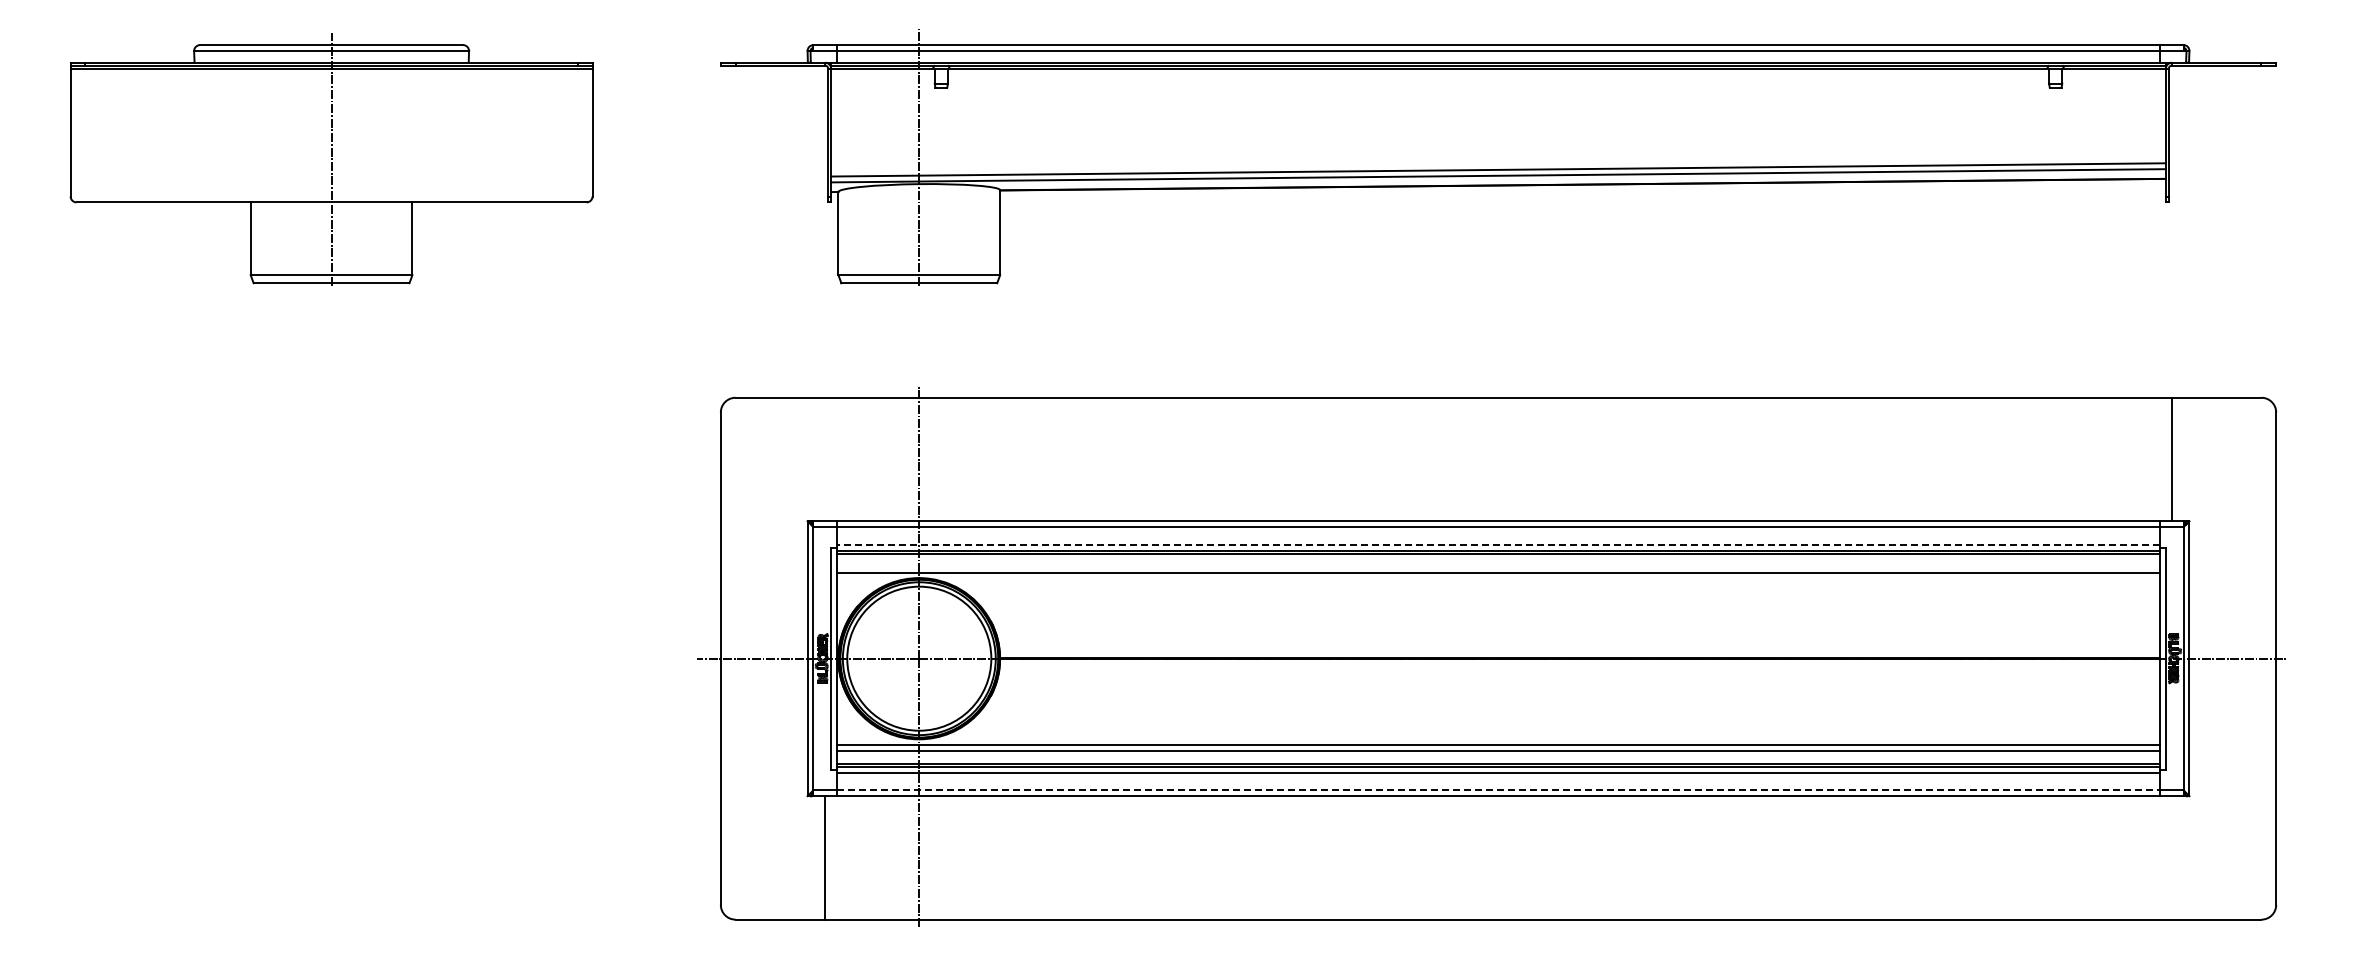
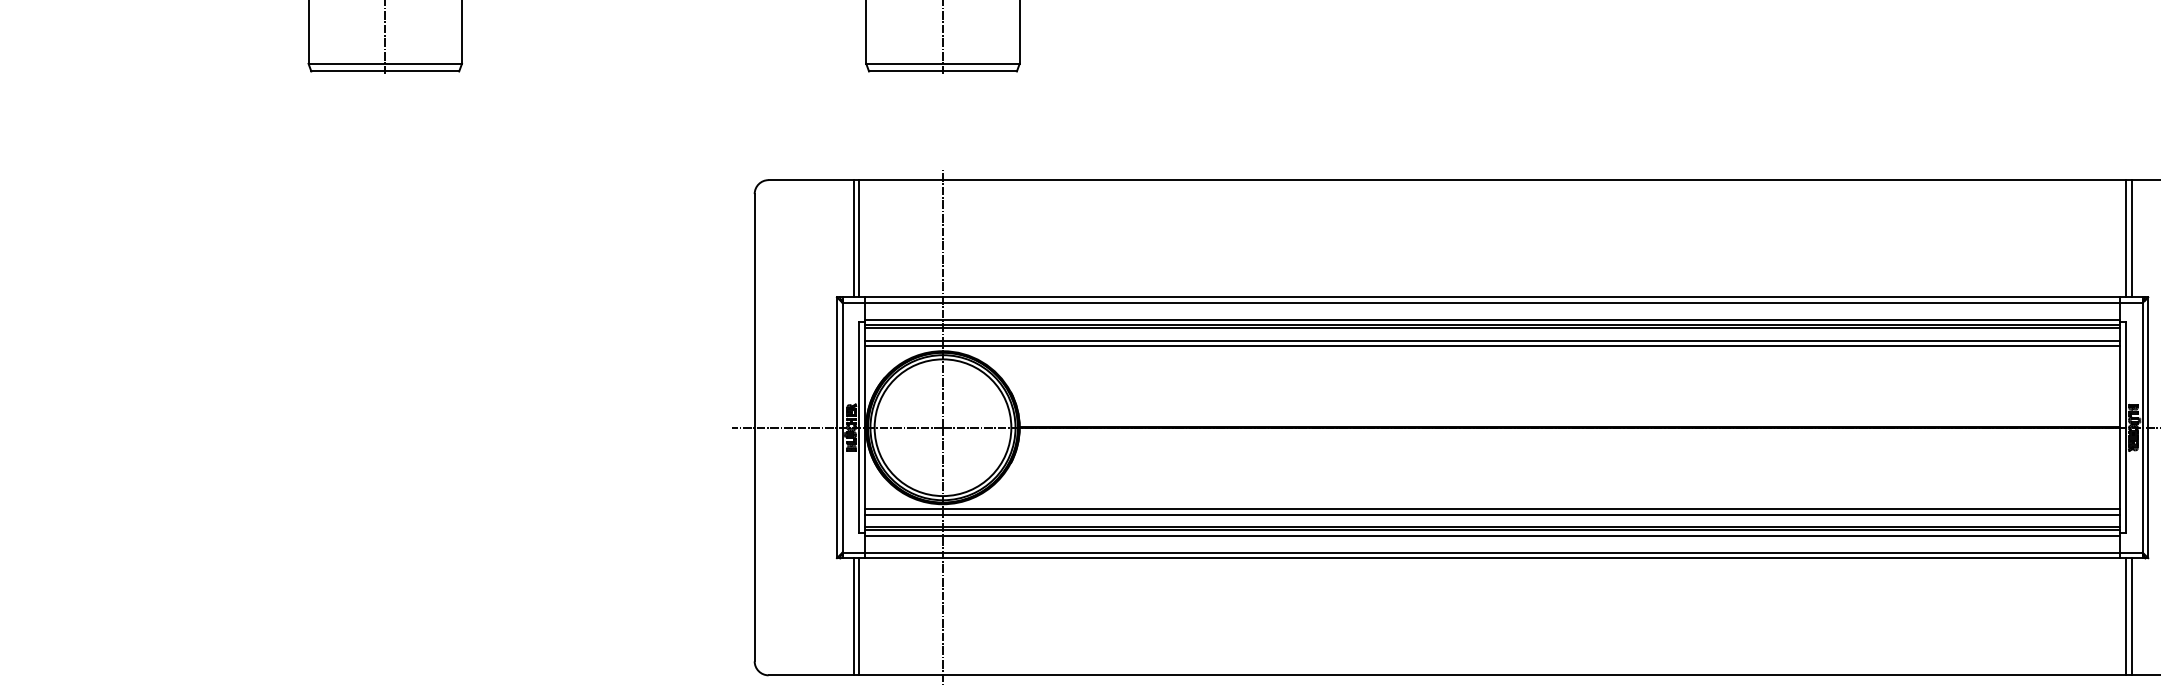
line: (825, 459) -> (853, 238), added
line: (831, 459) -> (859, 238), added
line: (2165, 459) -> (2125, 238), added
line: (1498, 544) -> (1492, 319), dashed -> solid
line: (1498, 566) -> (1492, 340), added
line: (1498, 790) -> (1492, 552), dashed -> solid
line: (831, 857) -> (859, 616), added
line: (2165, 857) -> (2125, 616), added
line: (2171, 857) -> (2131, 616), added

